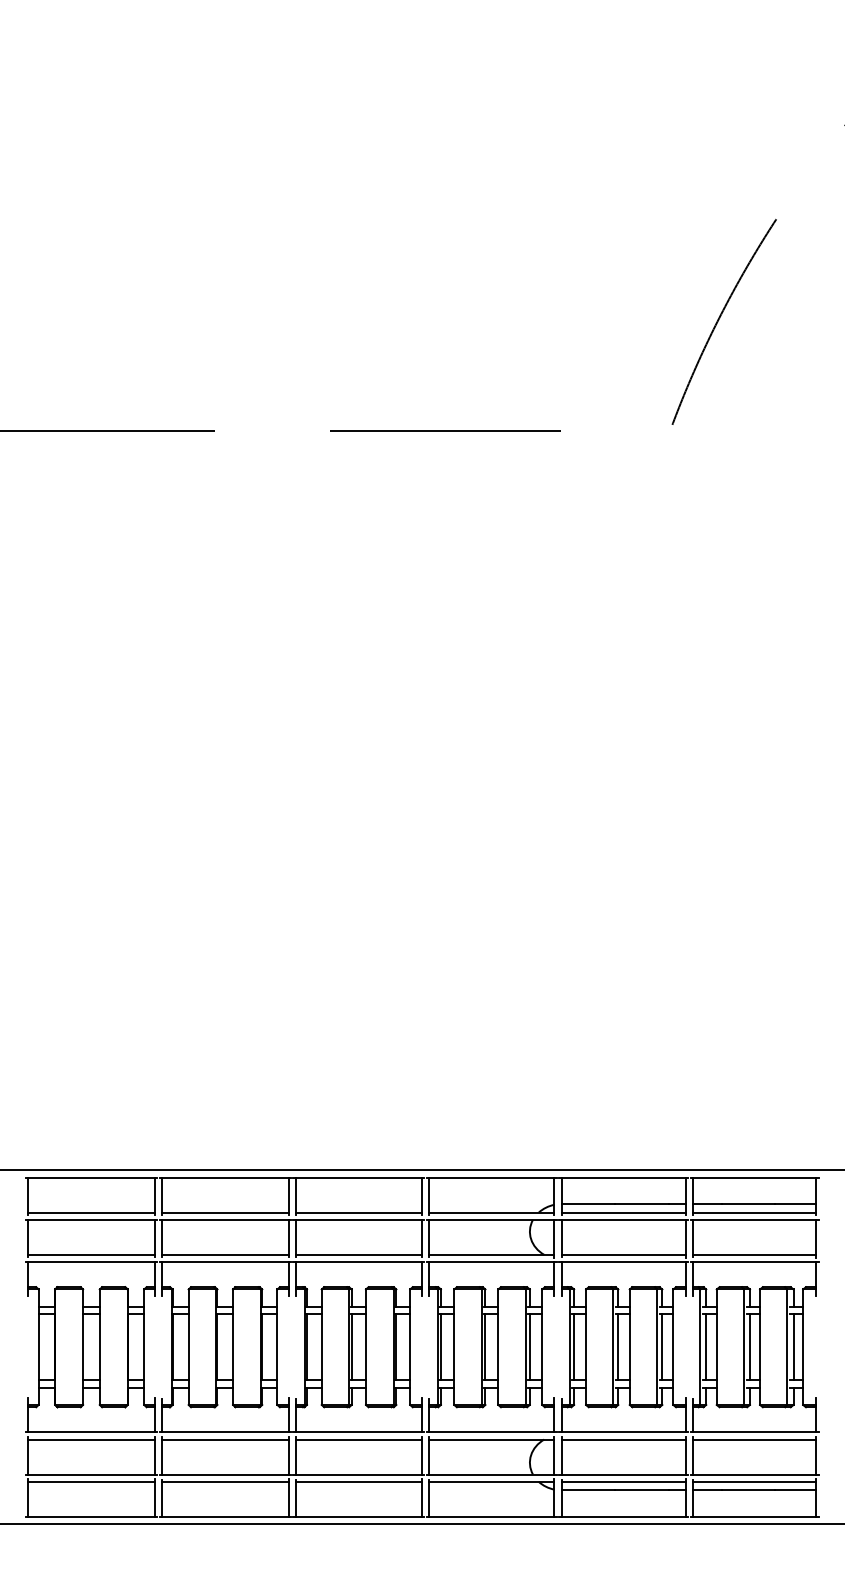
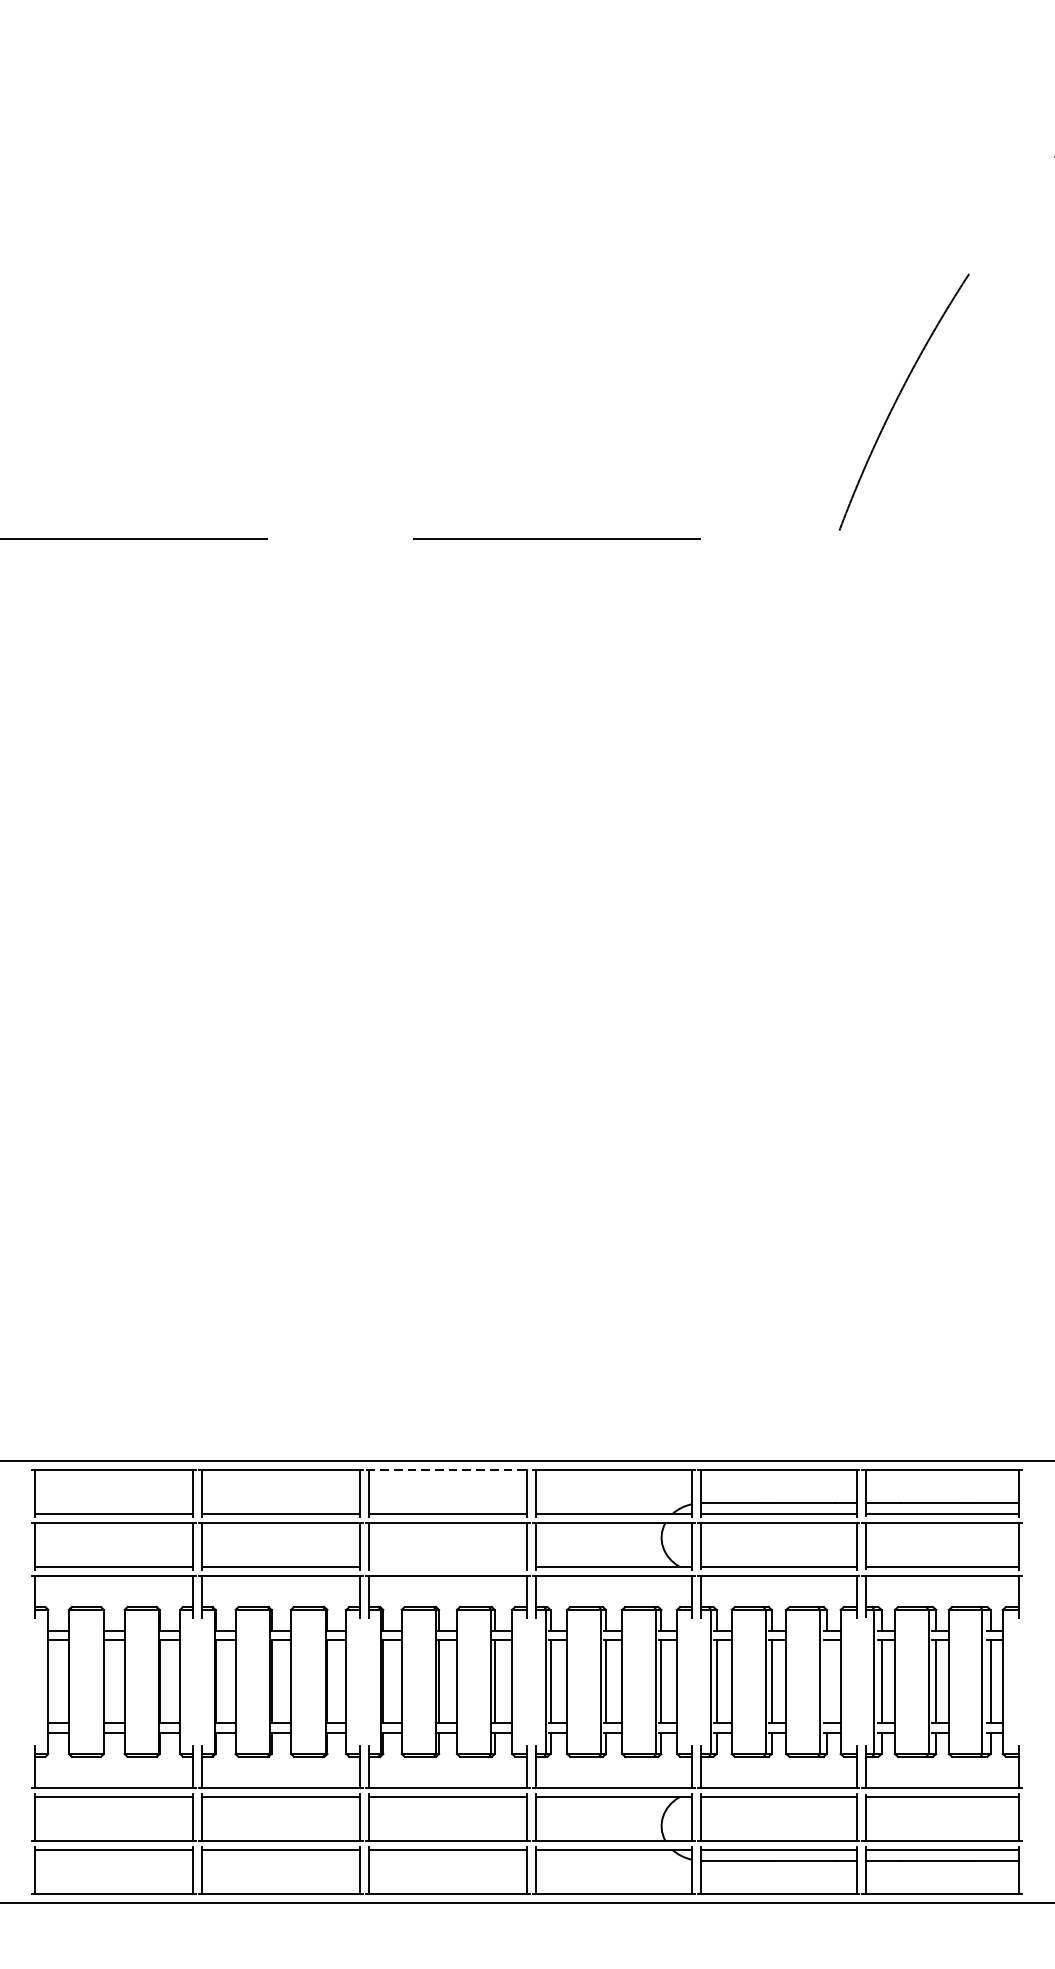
line: (359, 1177) -> (448, 1470), solid -> dashed
line: (358, 1254) -> (447, 1566), removed
line: (662, 1346) -> (827, 1681), removed

